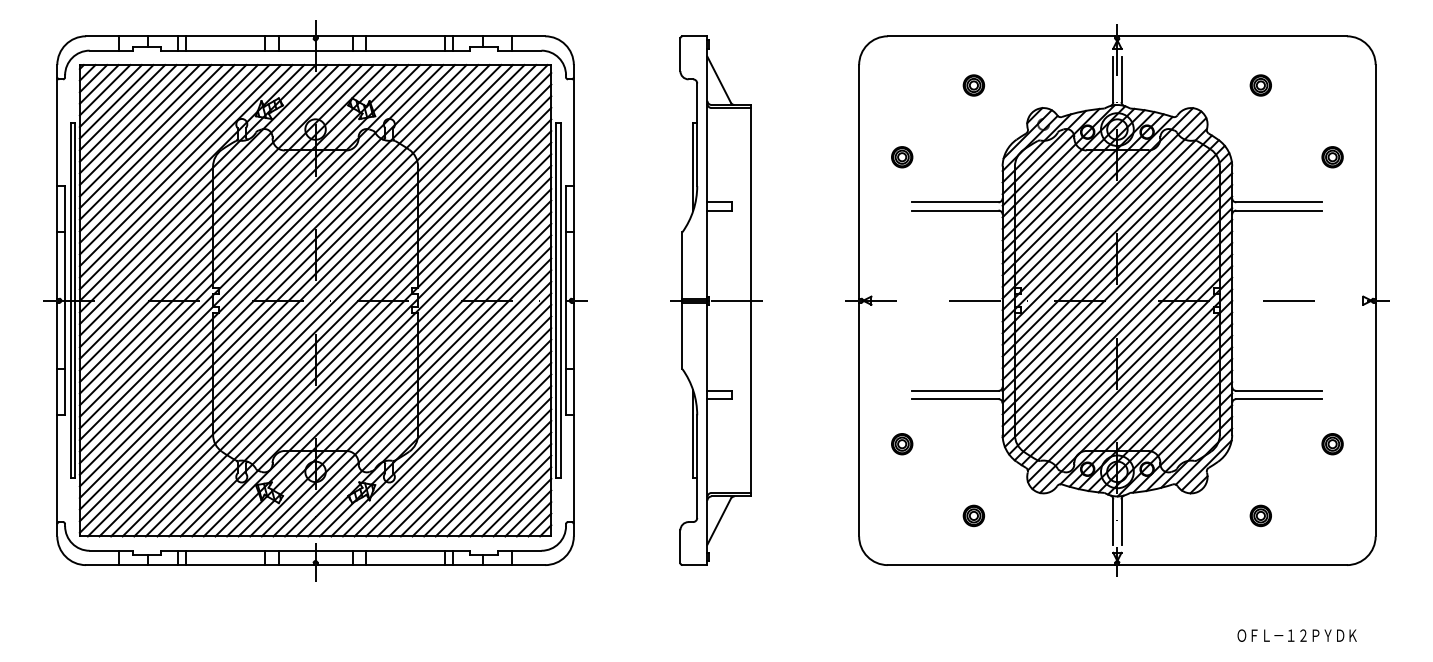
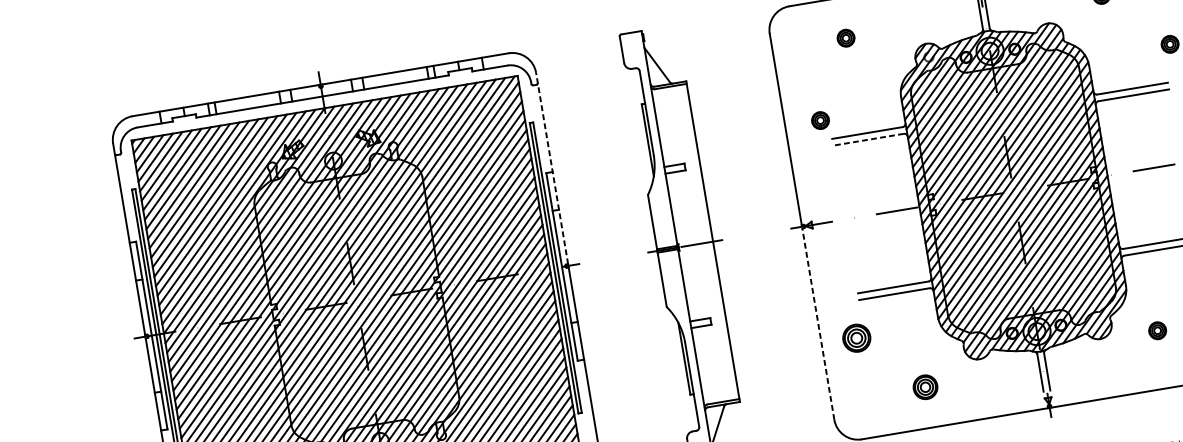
part: (973, 85) -> (845, 38), moved
part: (902, 157) -> (820, 120), moved
line: (573, 181) -> (551, 168), solid -> dashed
line: (954, 210) -> (867, 139), solid -> dashed
line: (859, 419) -> (818, 324), solid -> dashed
part: (902, 444) -> (857, 338), size x1.6
part: (973, 515) -> (925, 386), size x1.4
part: (1260, 515) -> (1157, 330), moved

